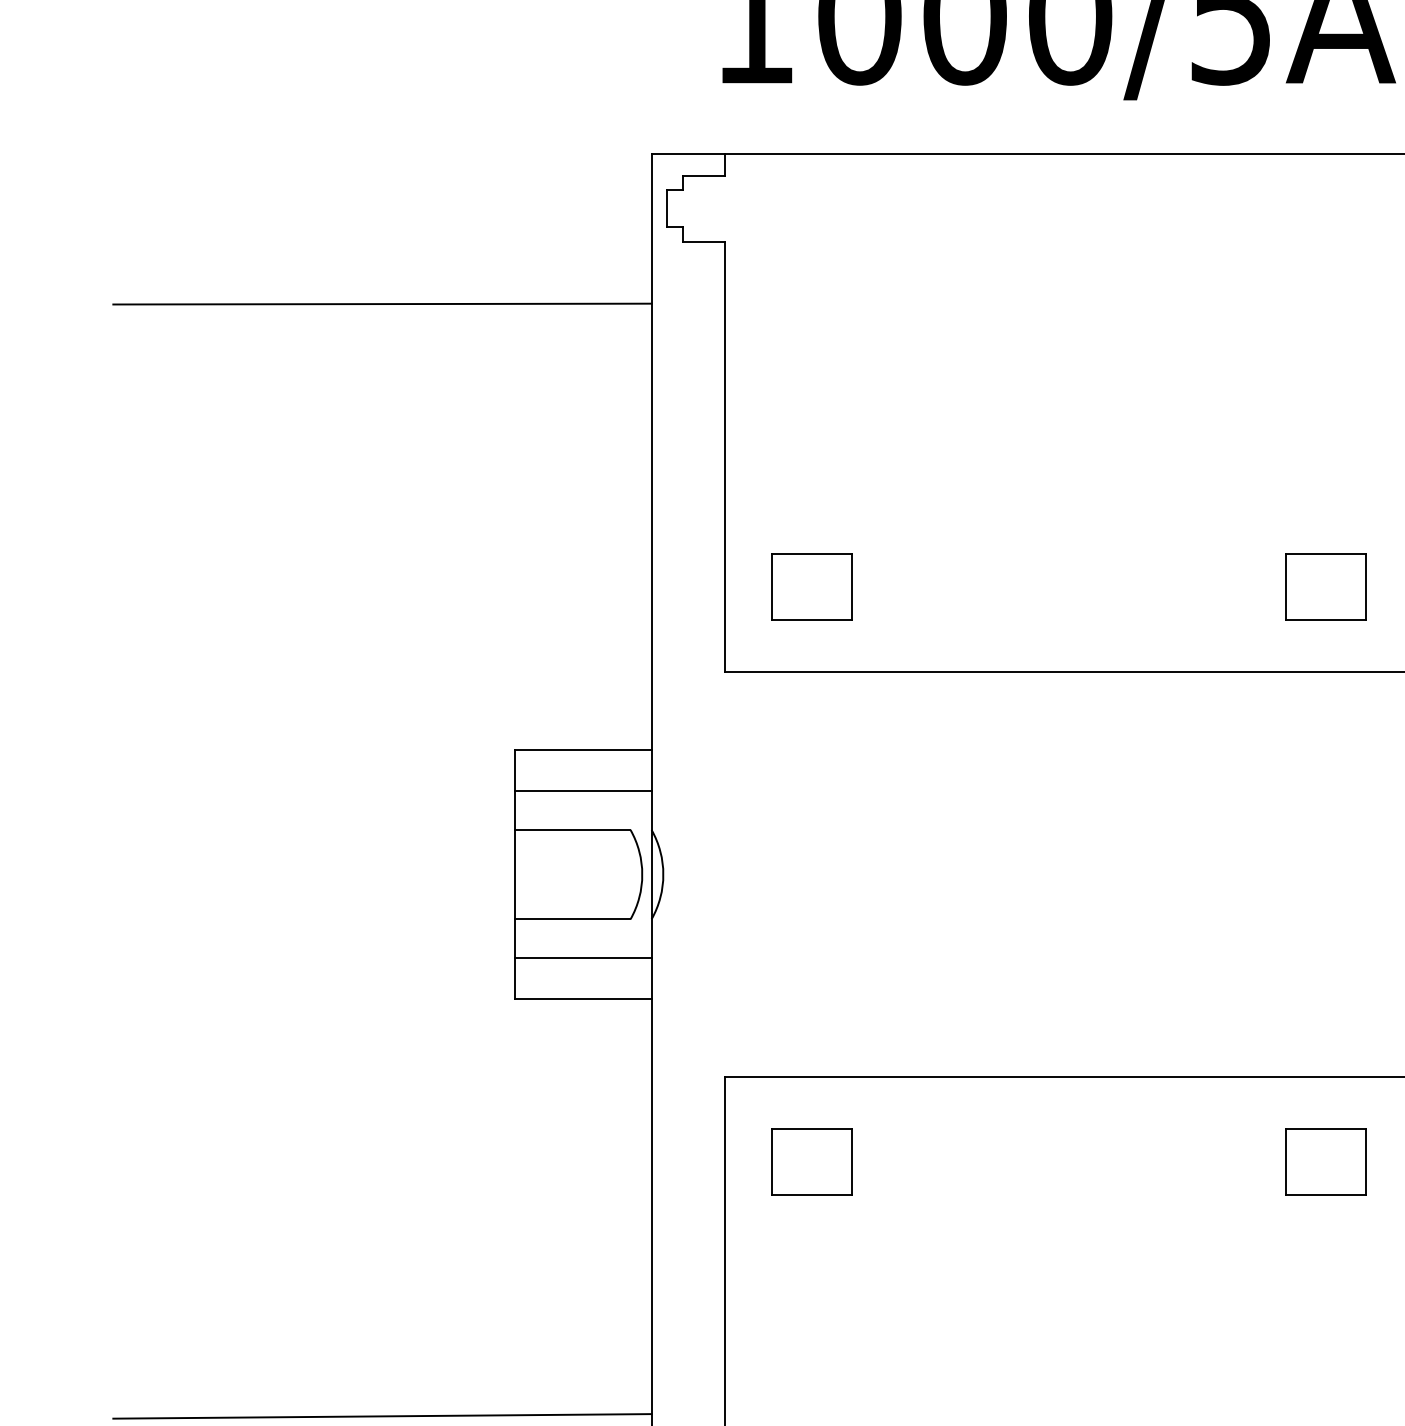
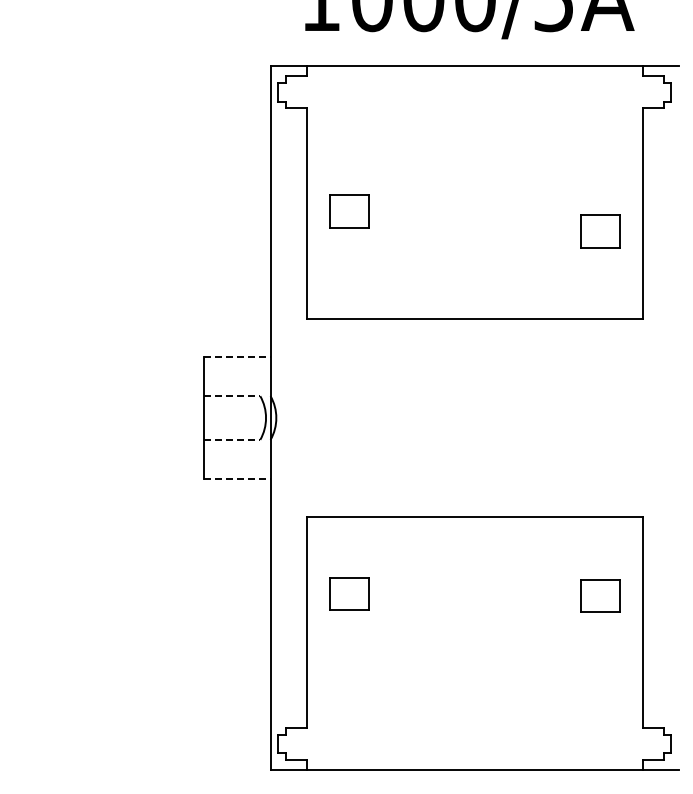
line: (381, 303) -> (138, 138), removed
part: (812, 587) -> (349, 211), moved
part: (1326, 587) -> (600, 231), moved
line: (583, 750) -> (237, 357), solid -> dashed
line: (581, 791) -> (236, 377), removed
line: (573, 830) -> (232, 396), solid -> dashed
line: (573, 918) -> (232, 439), solid -> dashed
line: (581, 957) -> (236, 458), removed
line: (583, 998) -> (237, 478), solid -> dashed
part: (812, 1161) -> (349, 593), moved
part: (1326, 1161) -> (600, 595), moved
line: (381, 1415) -> (138, 682), removed

